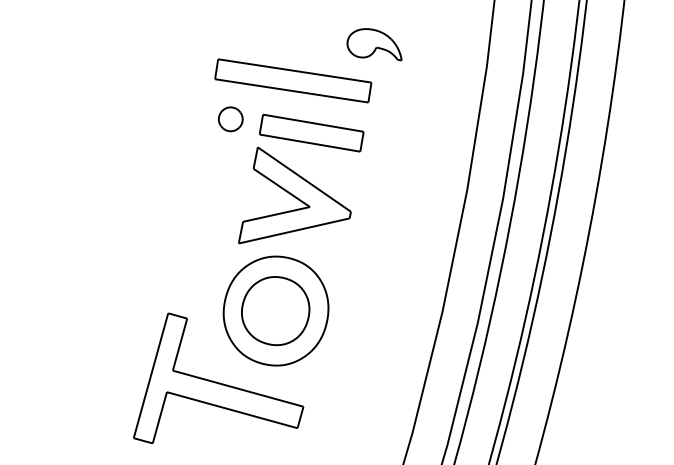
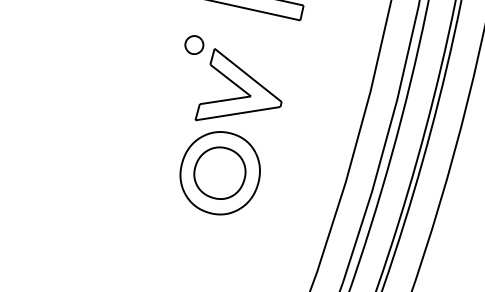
part: (230, 119) -> (194, 45), moved
part: (311, 132) -> (255, 40), removed
part: (218, 378) -> (173, 221), removed

